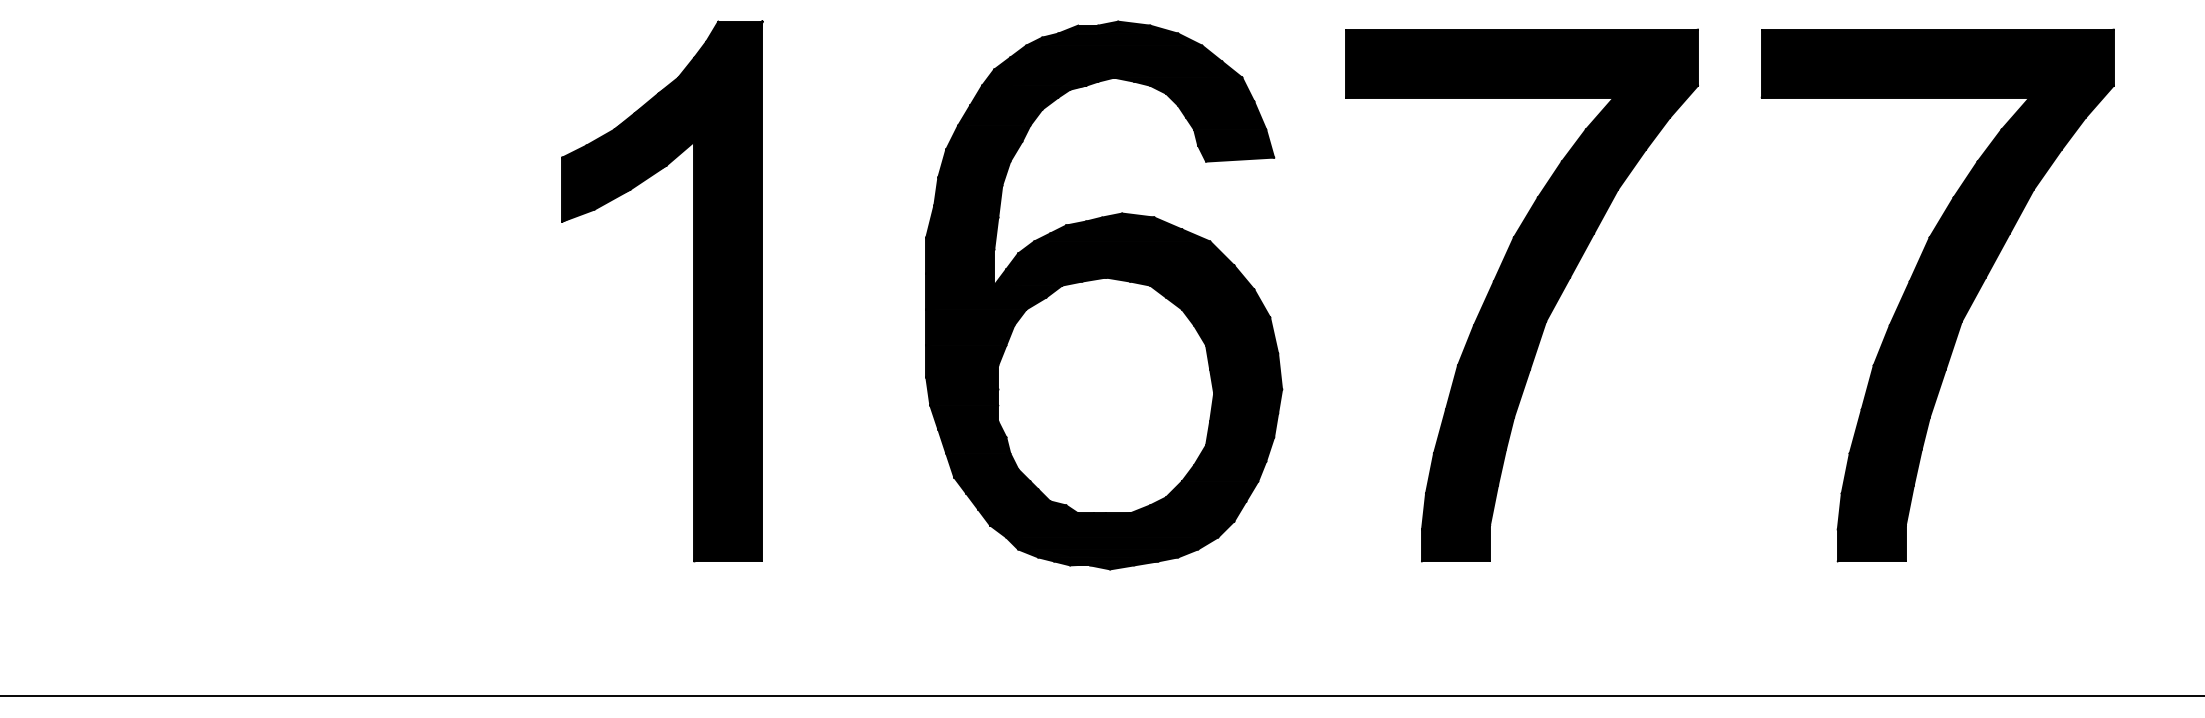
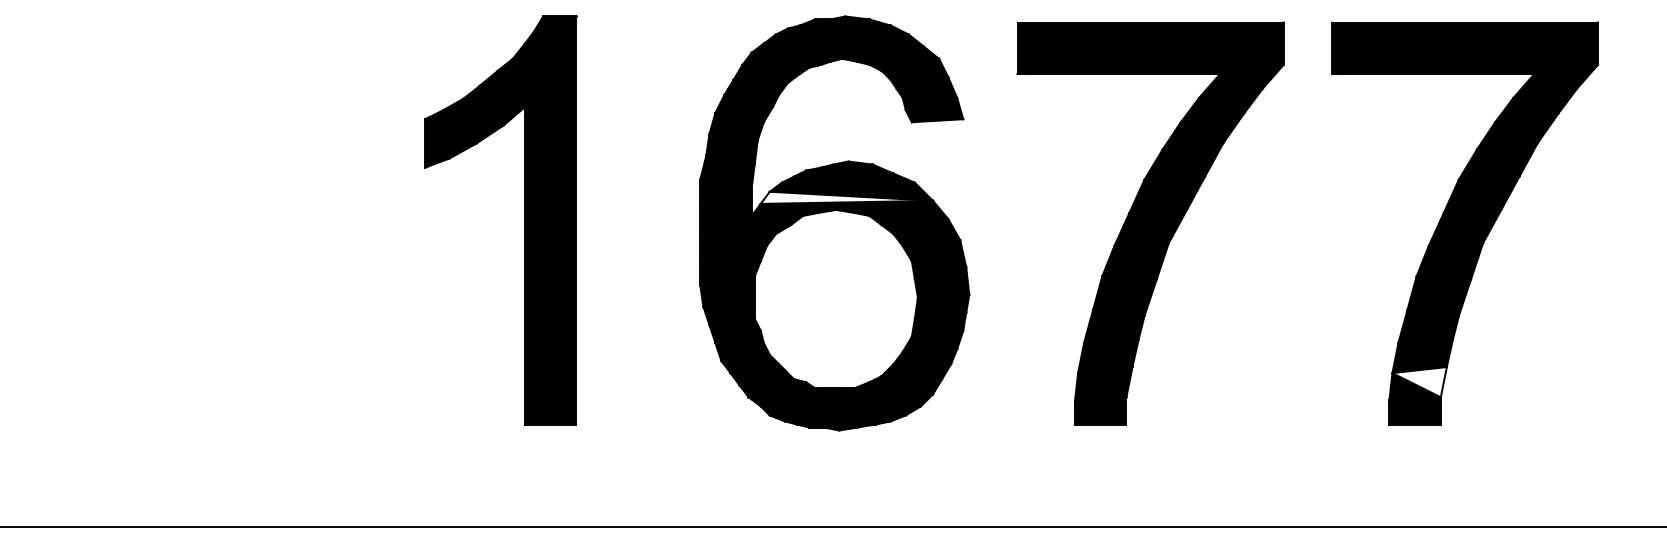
fill: (1120, 261) -> (847, 197), removed
fill: (1877, 505) -> (1419, 382), removed

